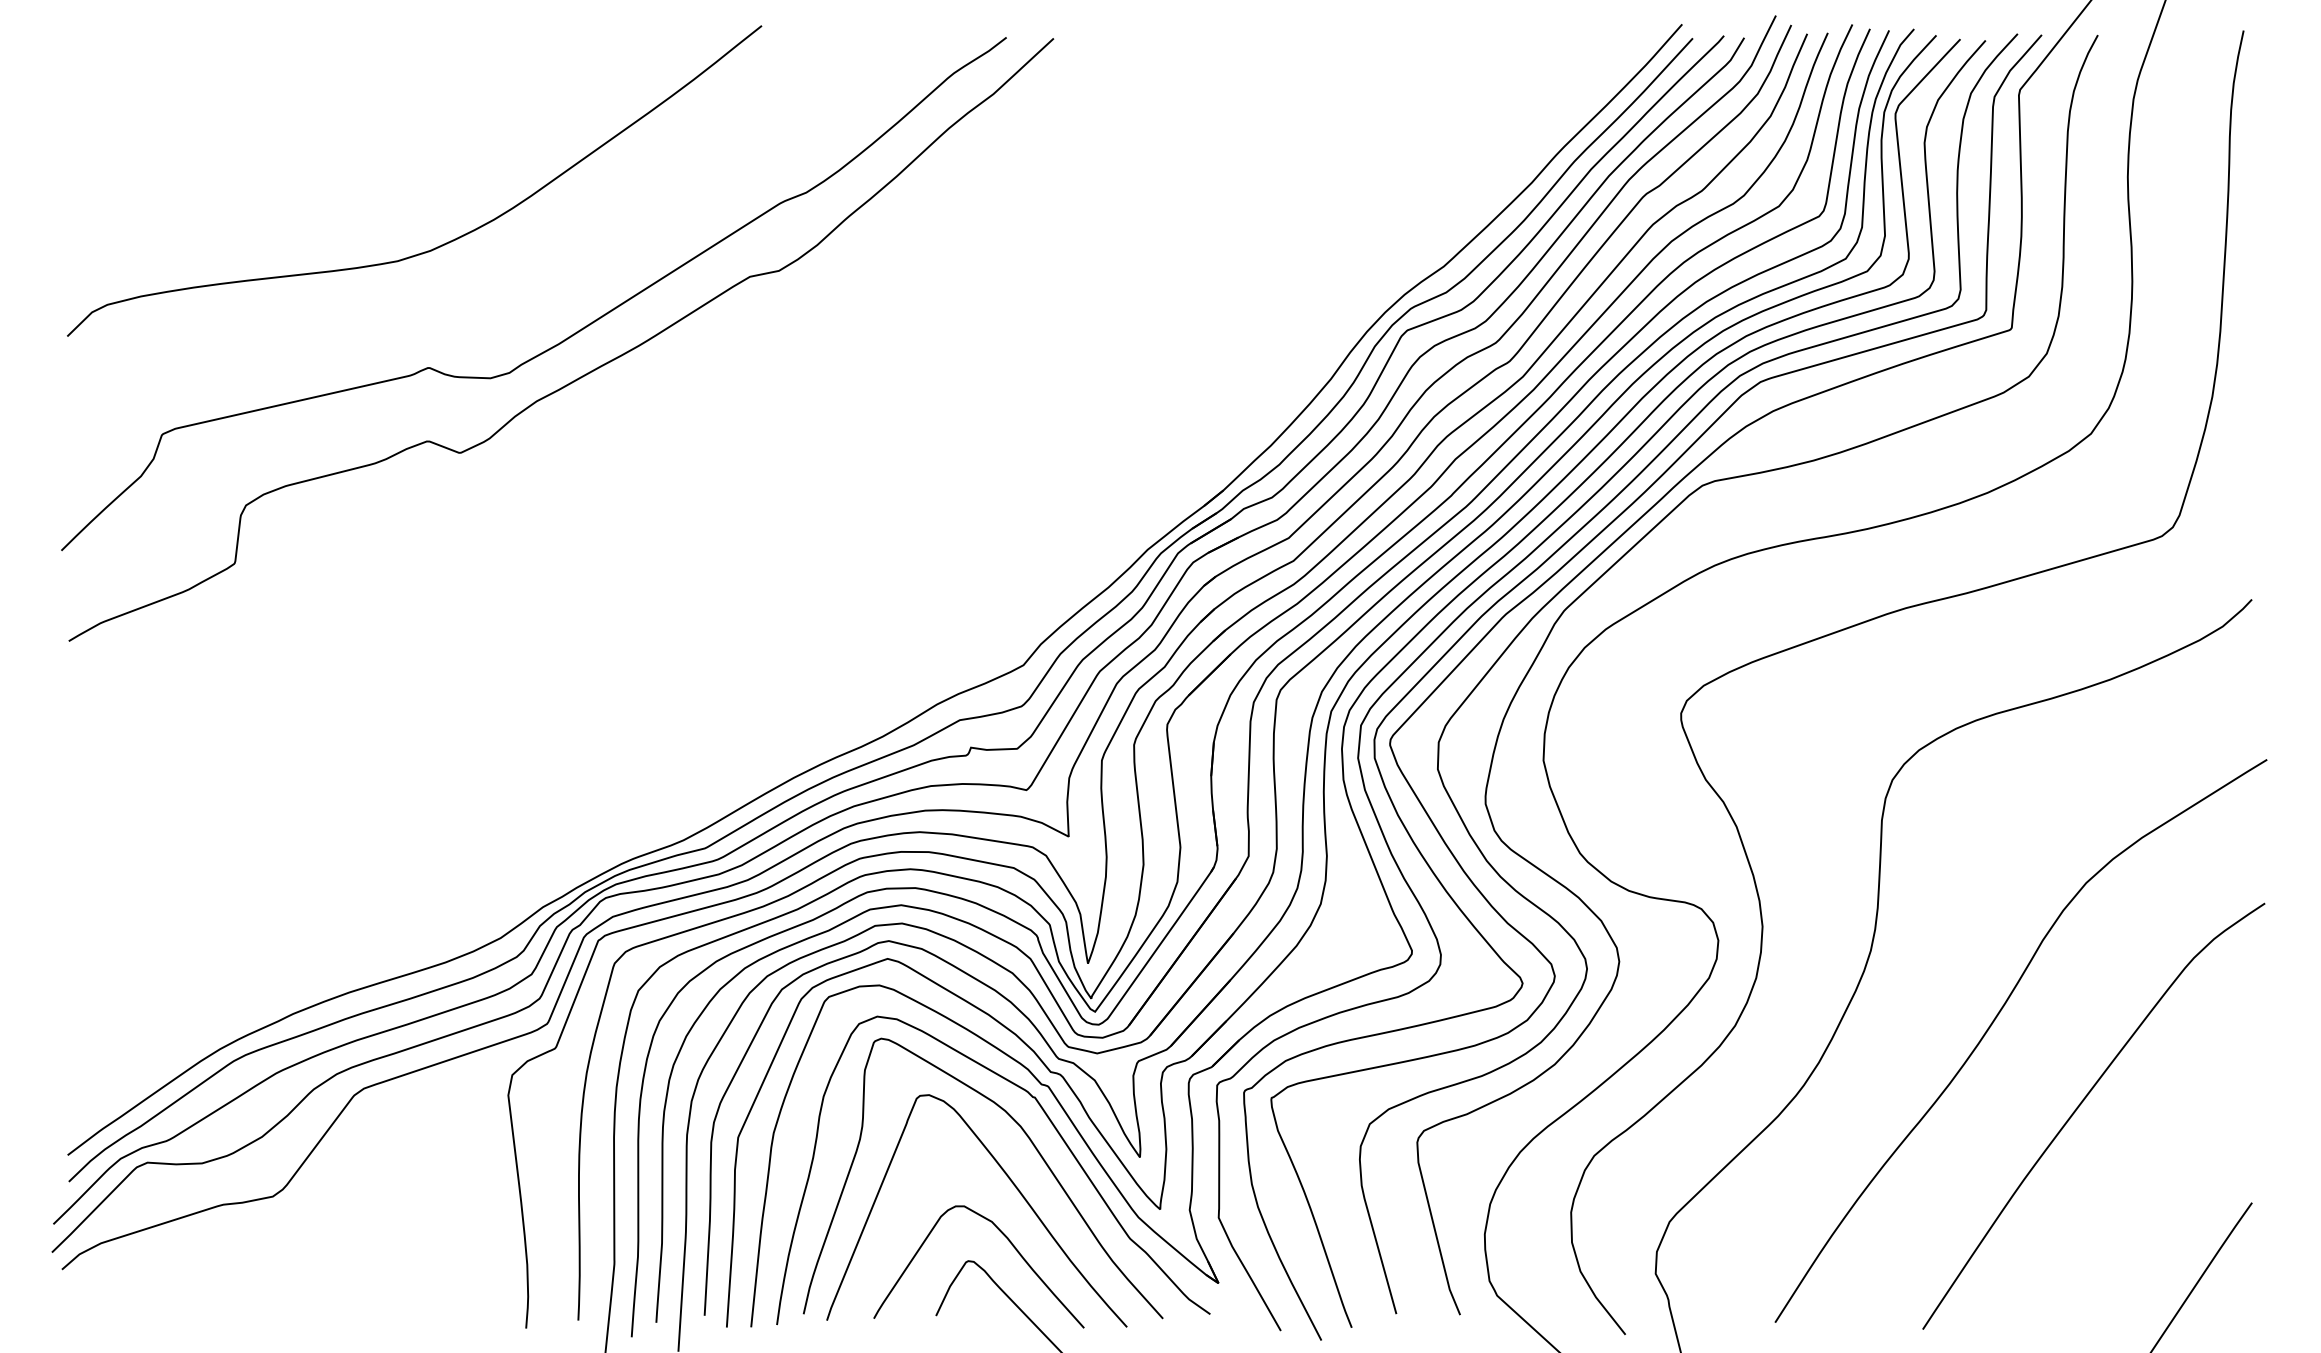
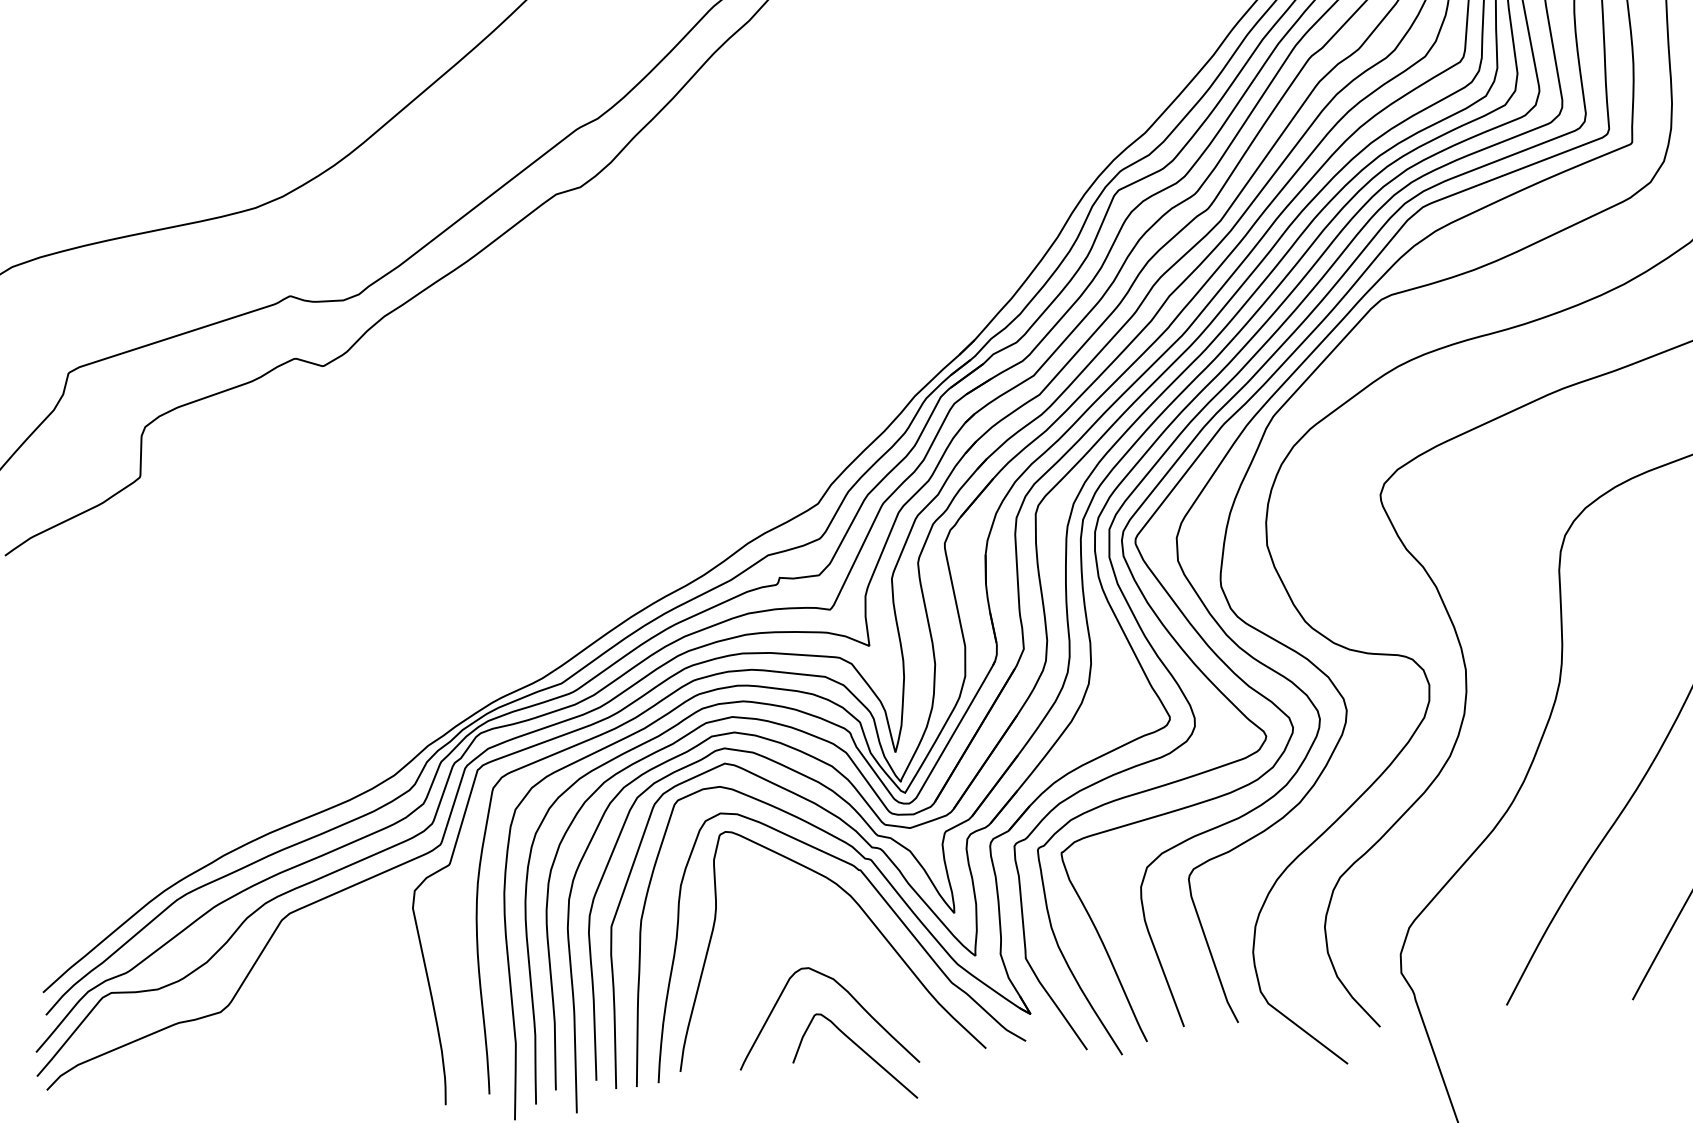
curve: (1013, 1185) -> (848, 946), removed

